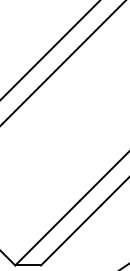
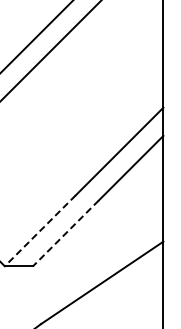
line: (46, 233) -> (39, 231), solid -> dashed
line: (70, 235) -> (65, 233), solid -> dashed

